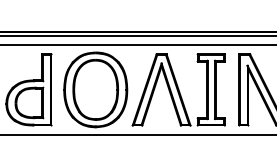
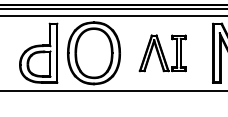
part: (178, 89) -> (162, 52), size x0.6

